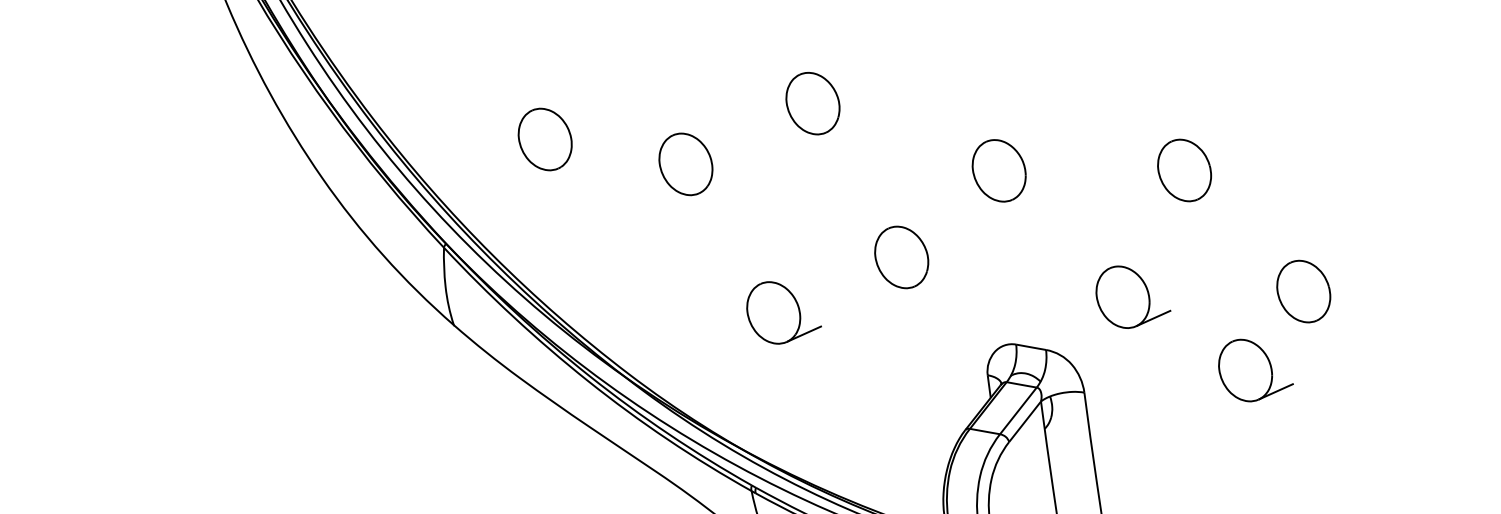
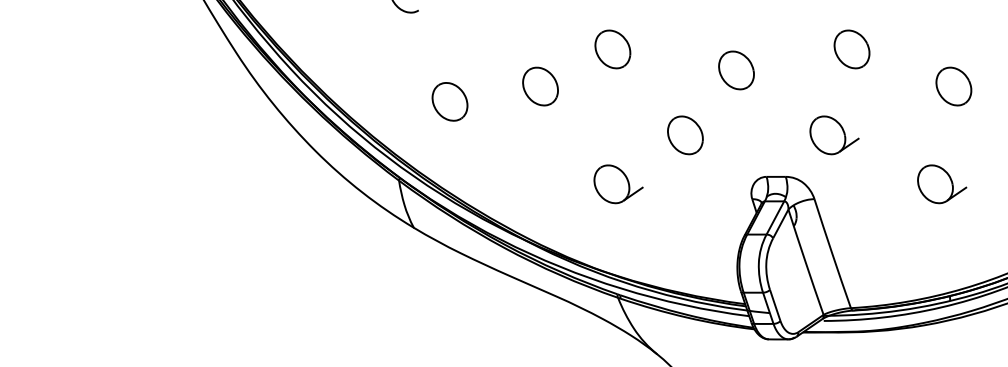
part: (685, 164) -> (540, 86), moved
part: (1303, 291) -> (953, 86), moved
part: (1256, 372) -> (942, 184), moved

